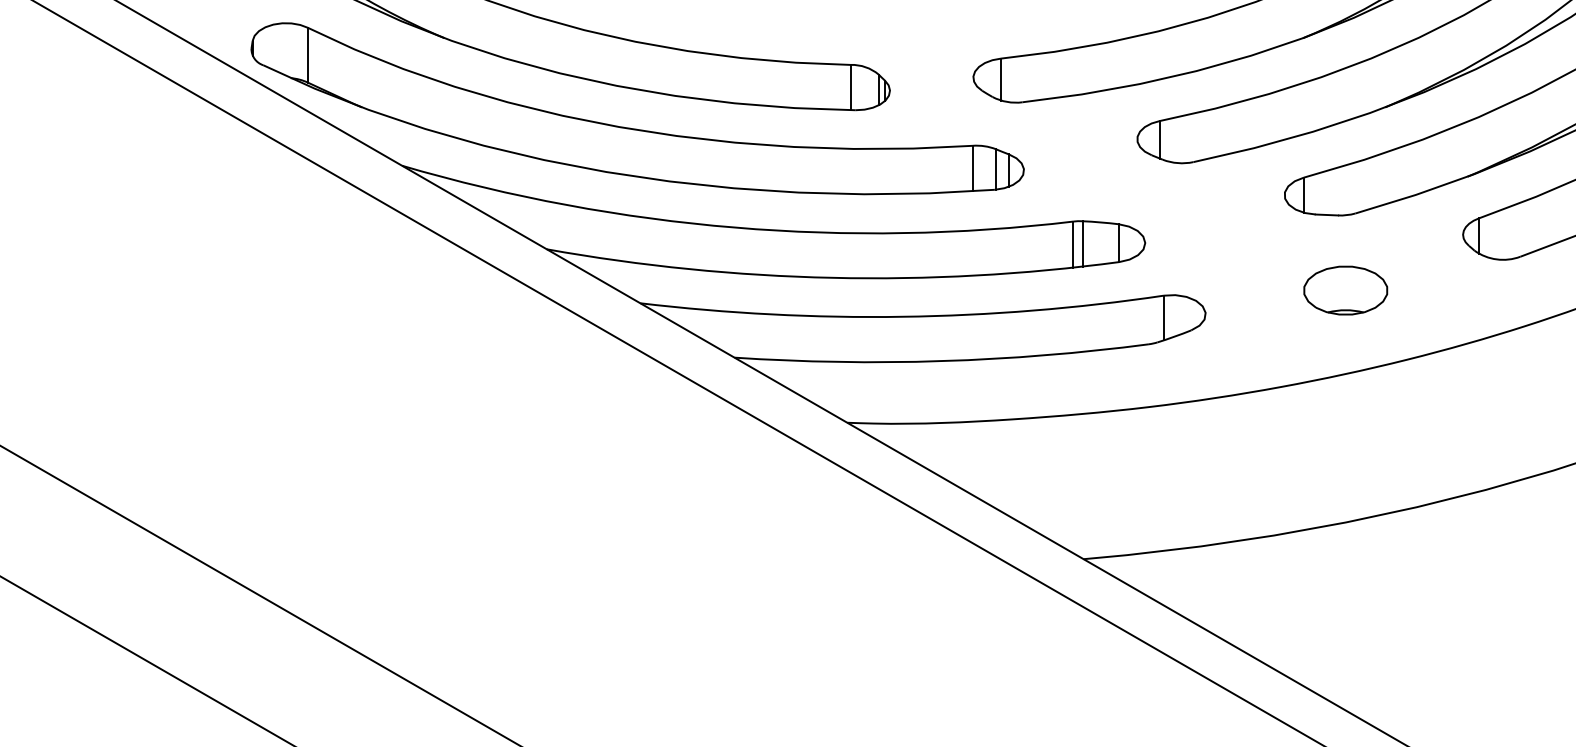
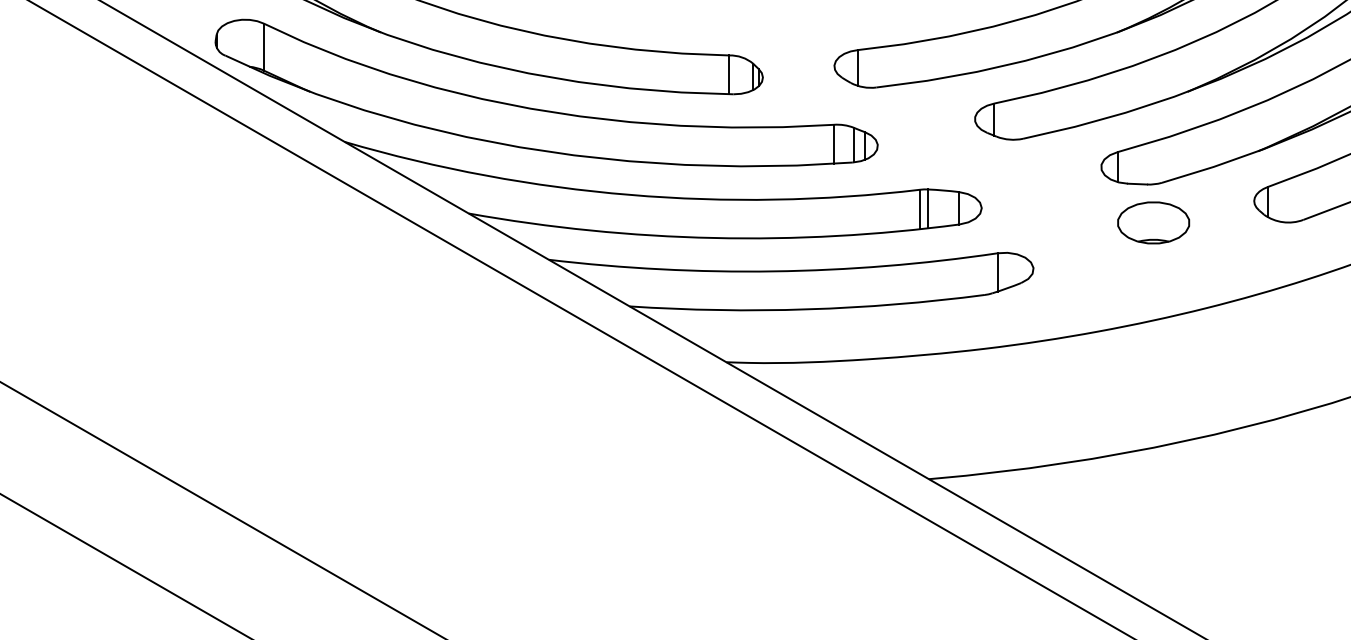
part: (1345, 290) -> (1153, 222), moved

